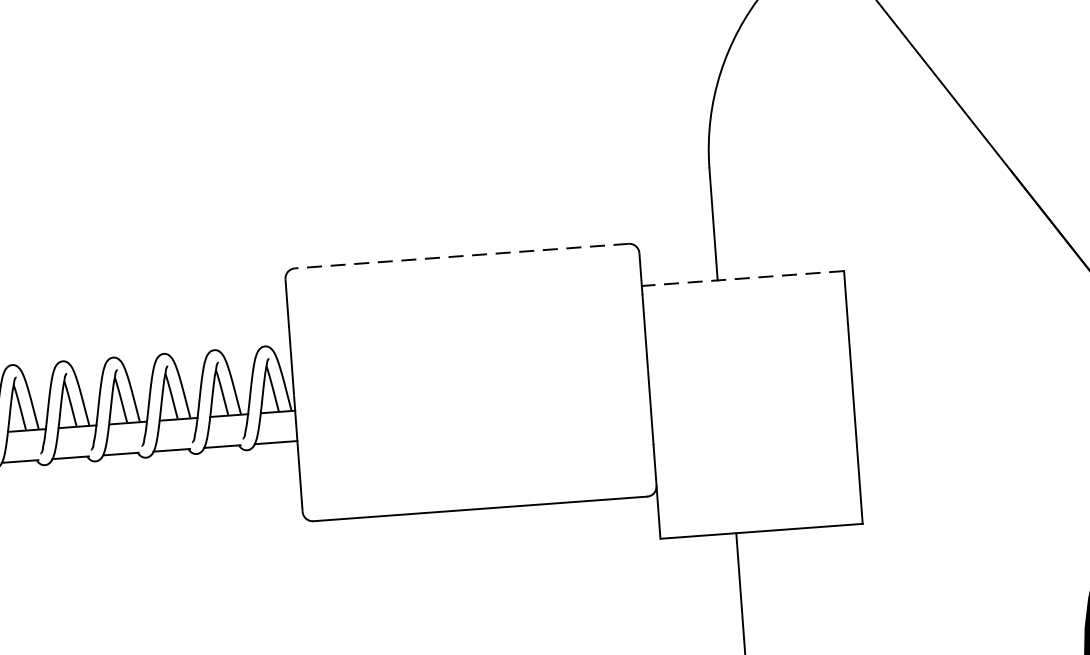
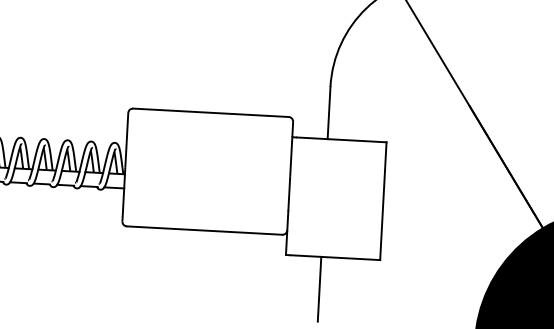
line: (460, 255) -> (210, 112), dashed -> solid
line: (747, 277) -> (341, 139), dashed -> solid

